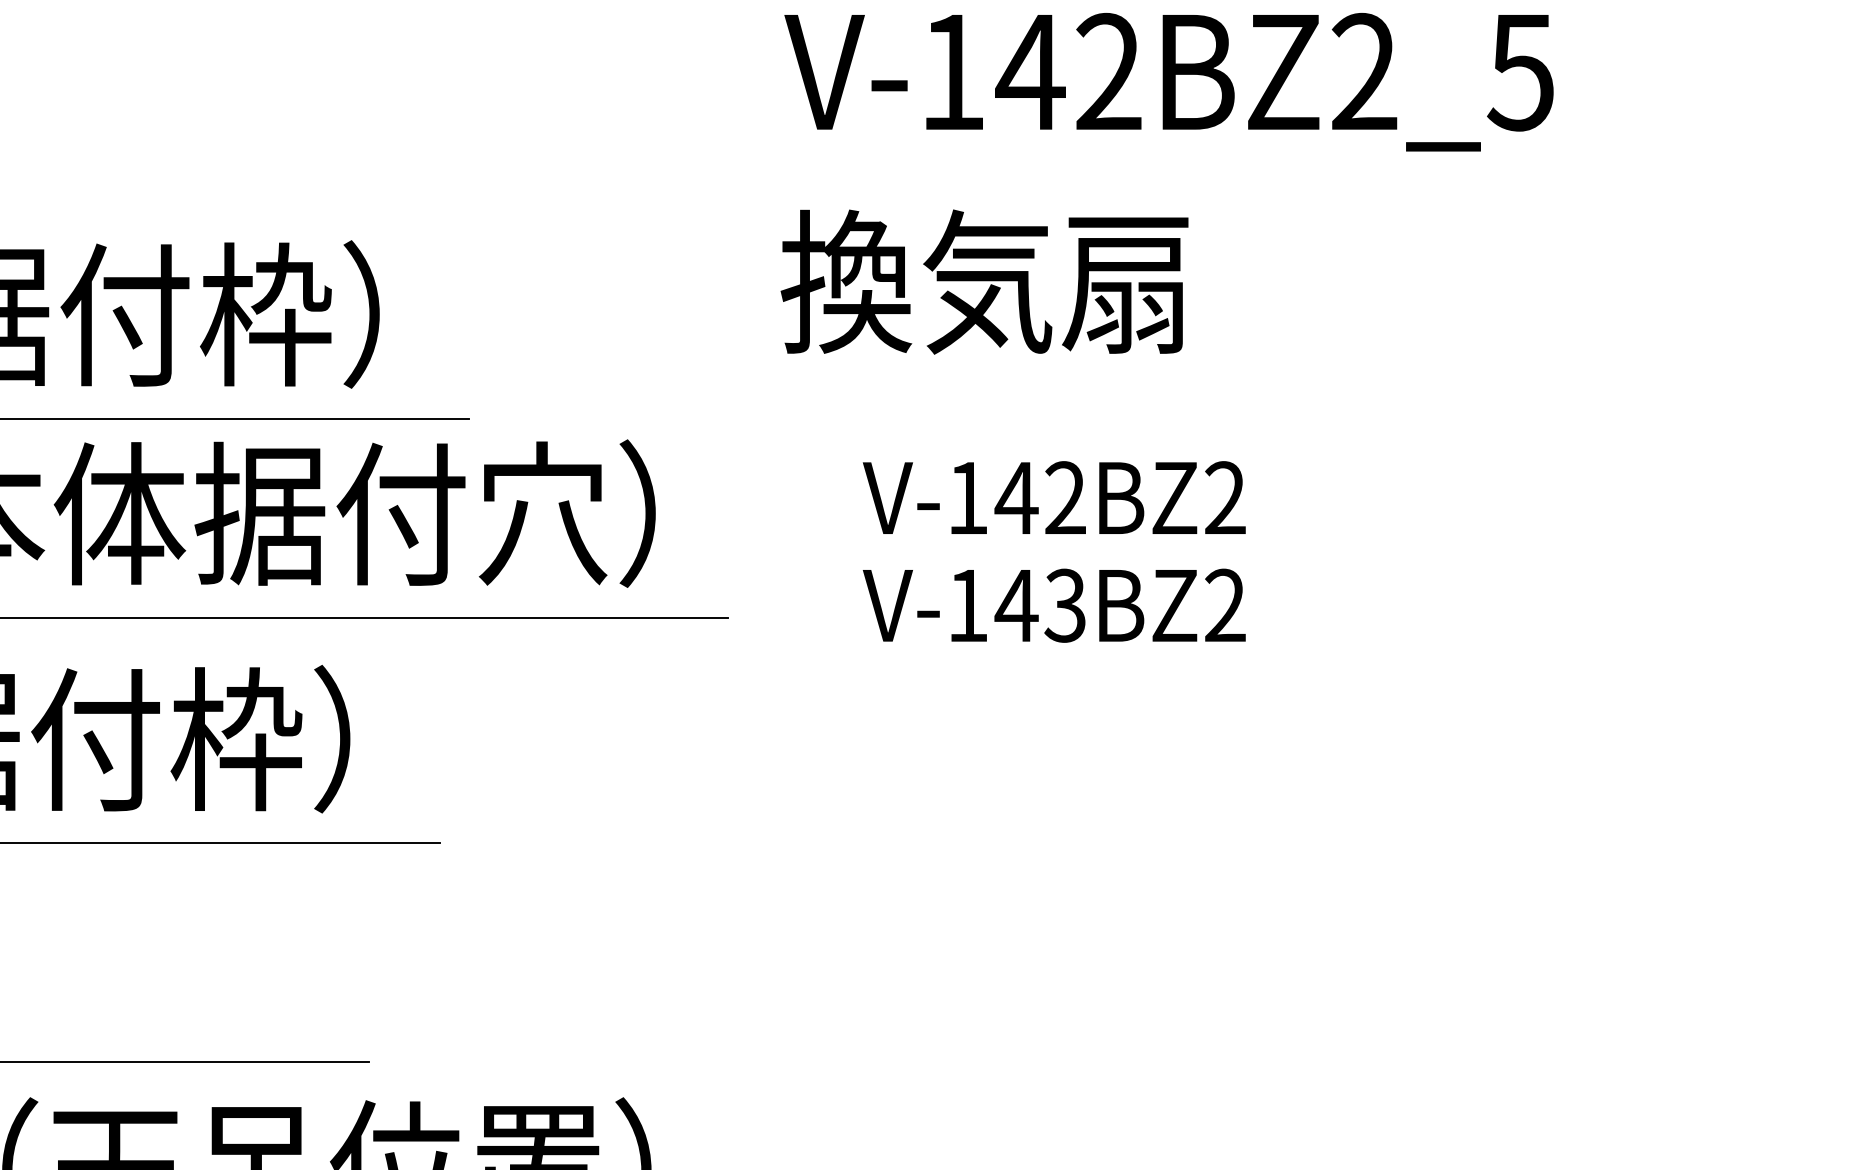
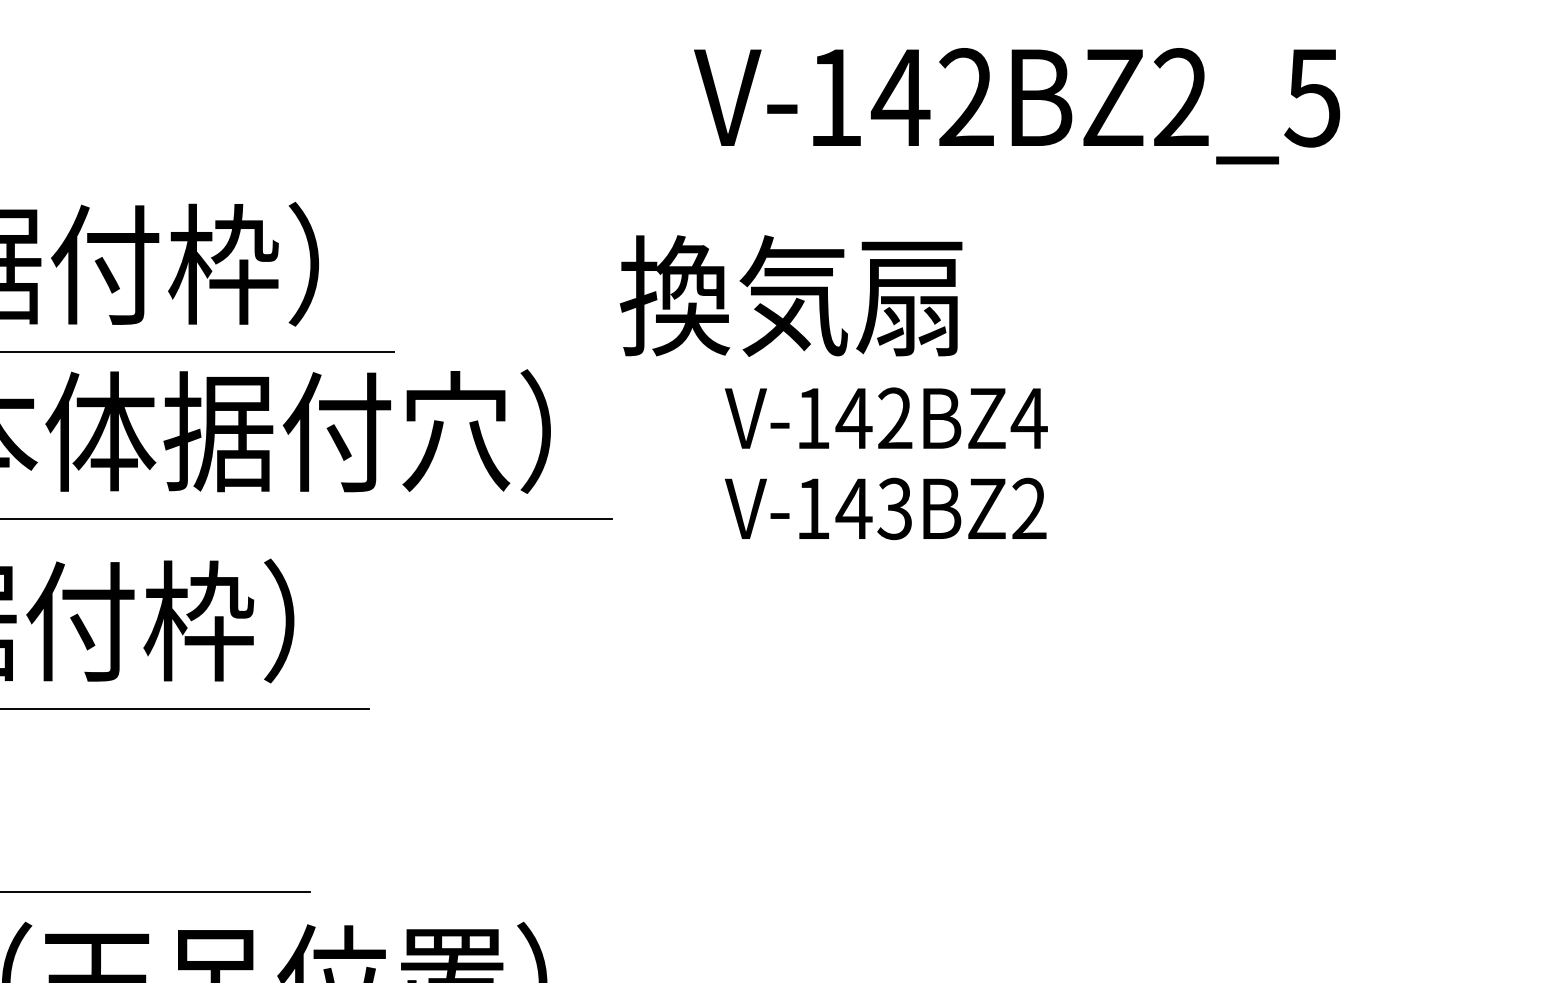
text: (1169, 82) -> (1017, 106), moved
text: (983, 281) -> (790, 295), moved
text: (1224, 496) -> (1028, 417), V-142BZ2 -> V-142BZ4

